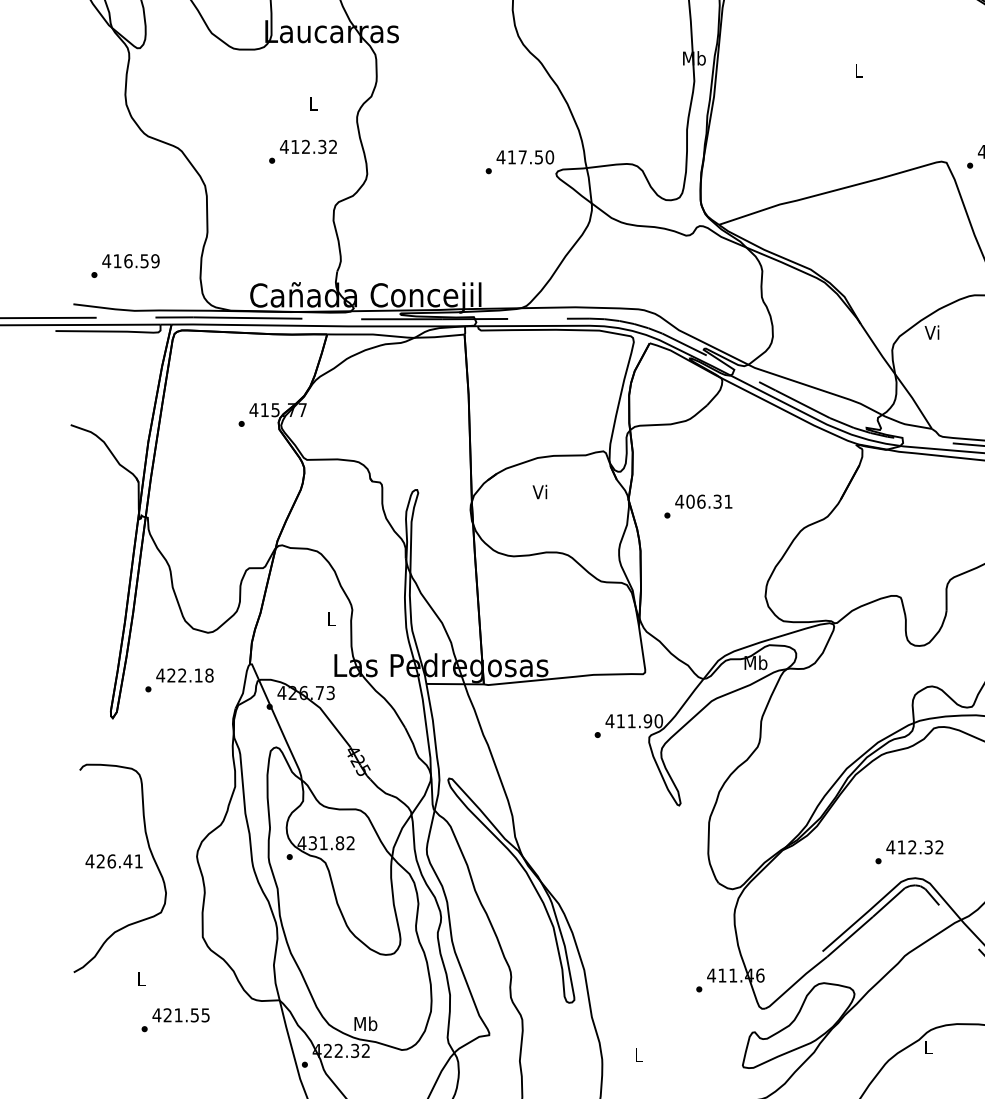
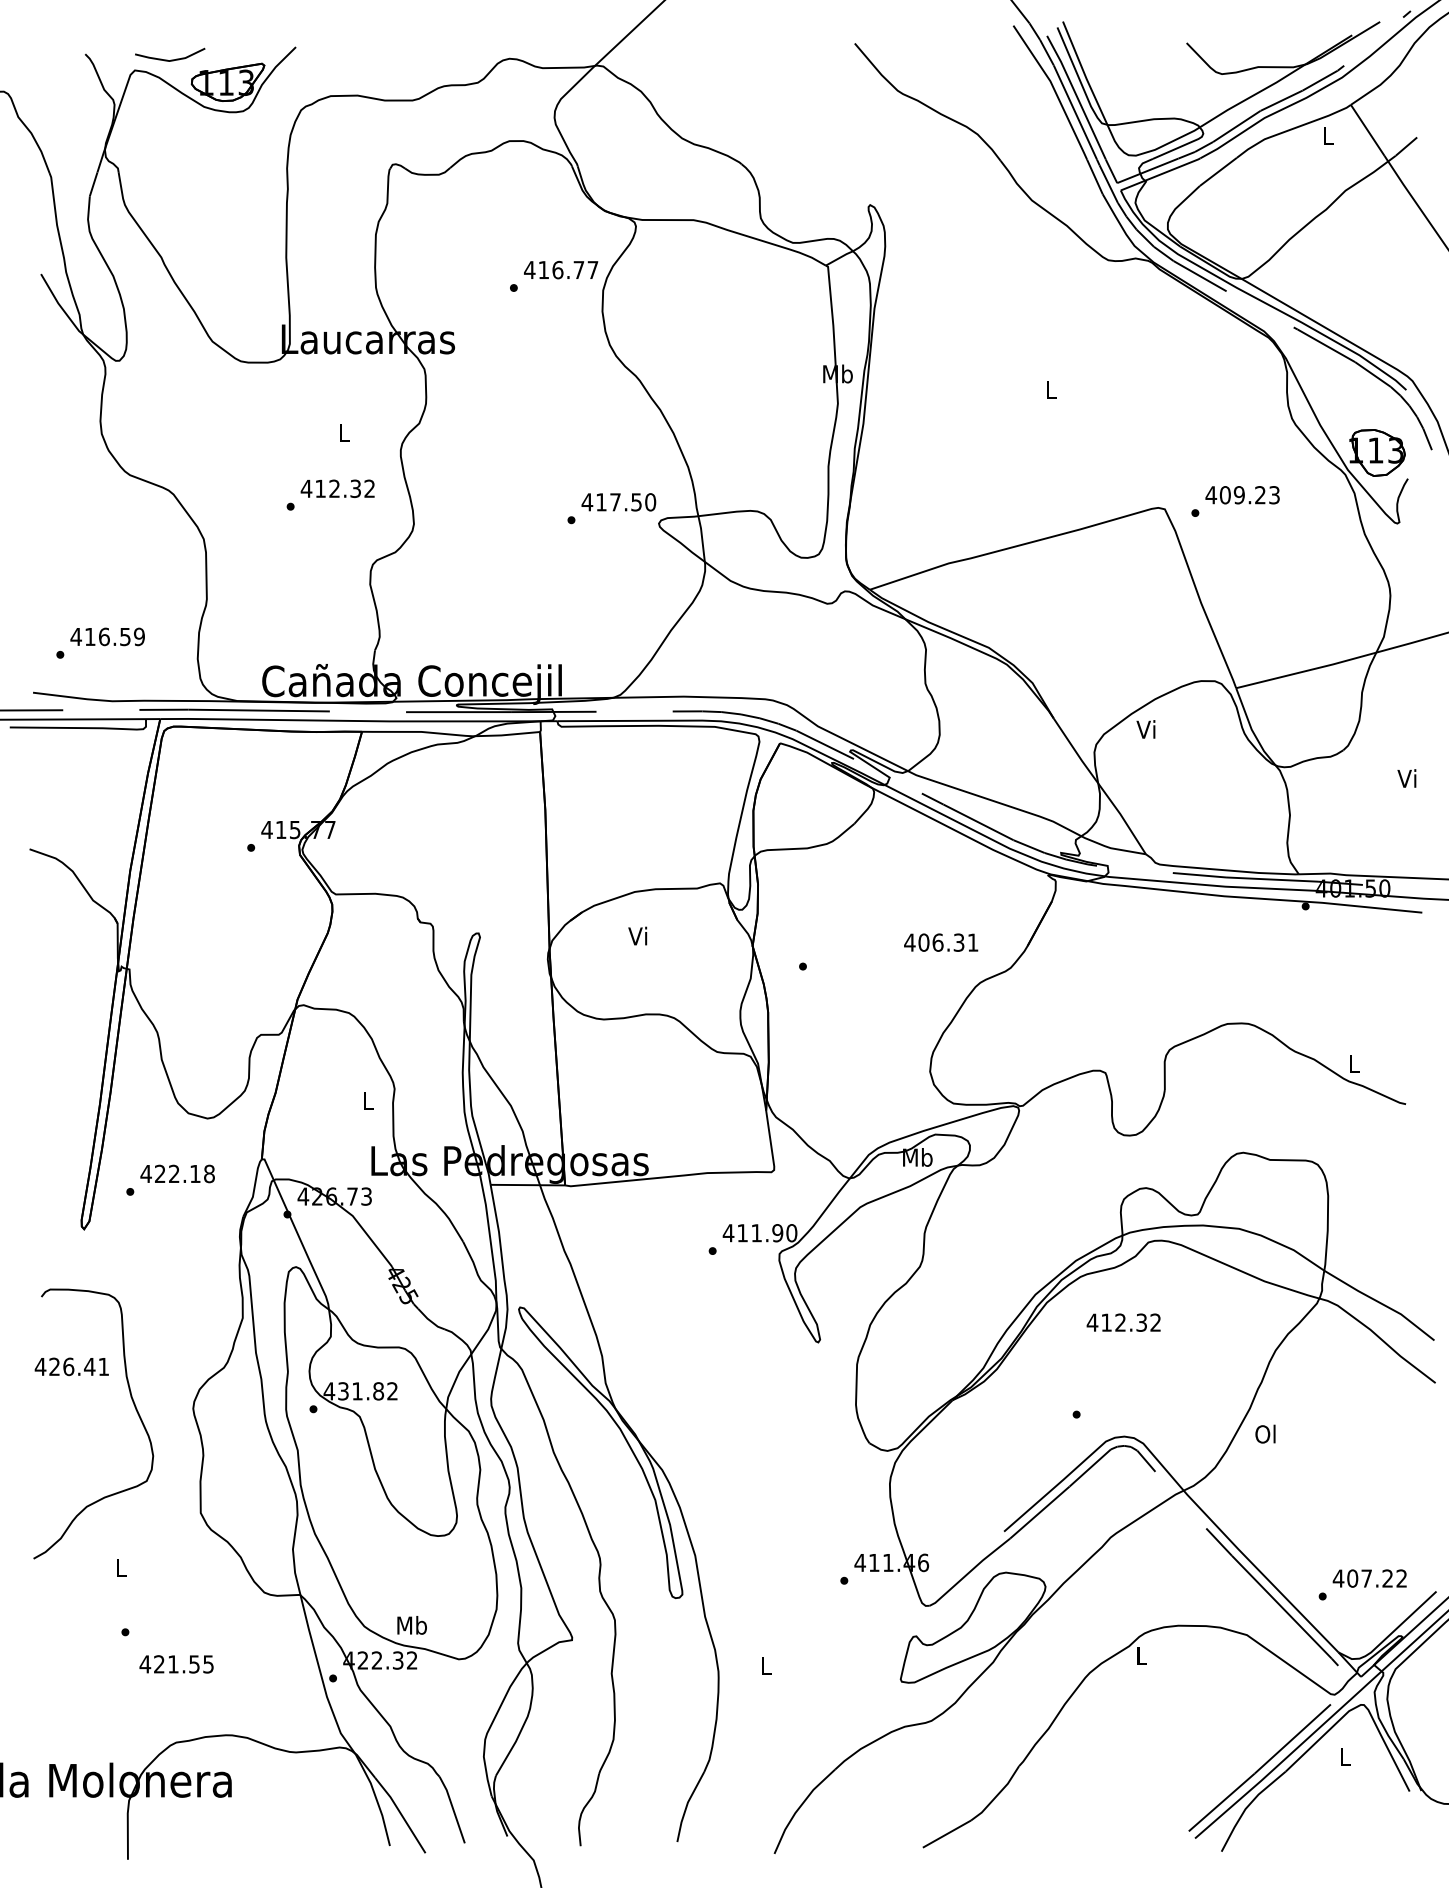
text: (704, 501) -> (941, 942), moved
text: (914, 847) -> (1123, 1322), moved
text: (113, 861) -> (71, 1366), moved
text: (180, 1015) -> (176, 1664), moved

